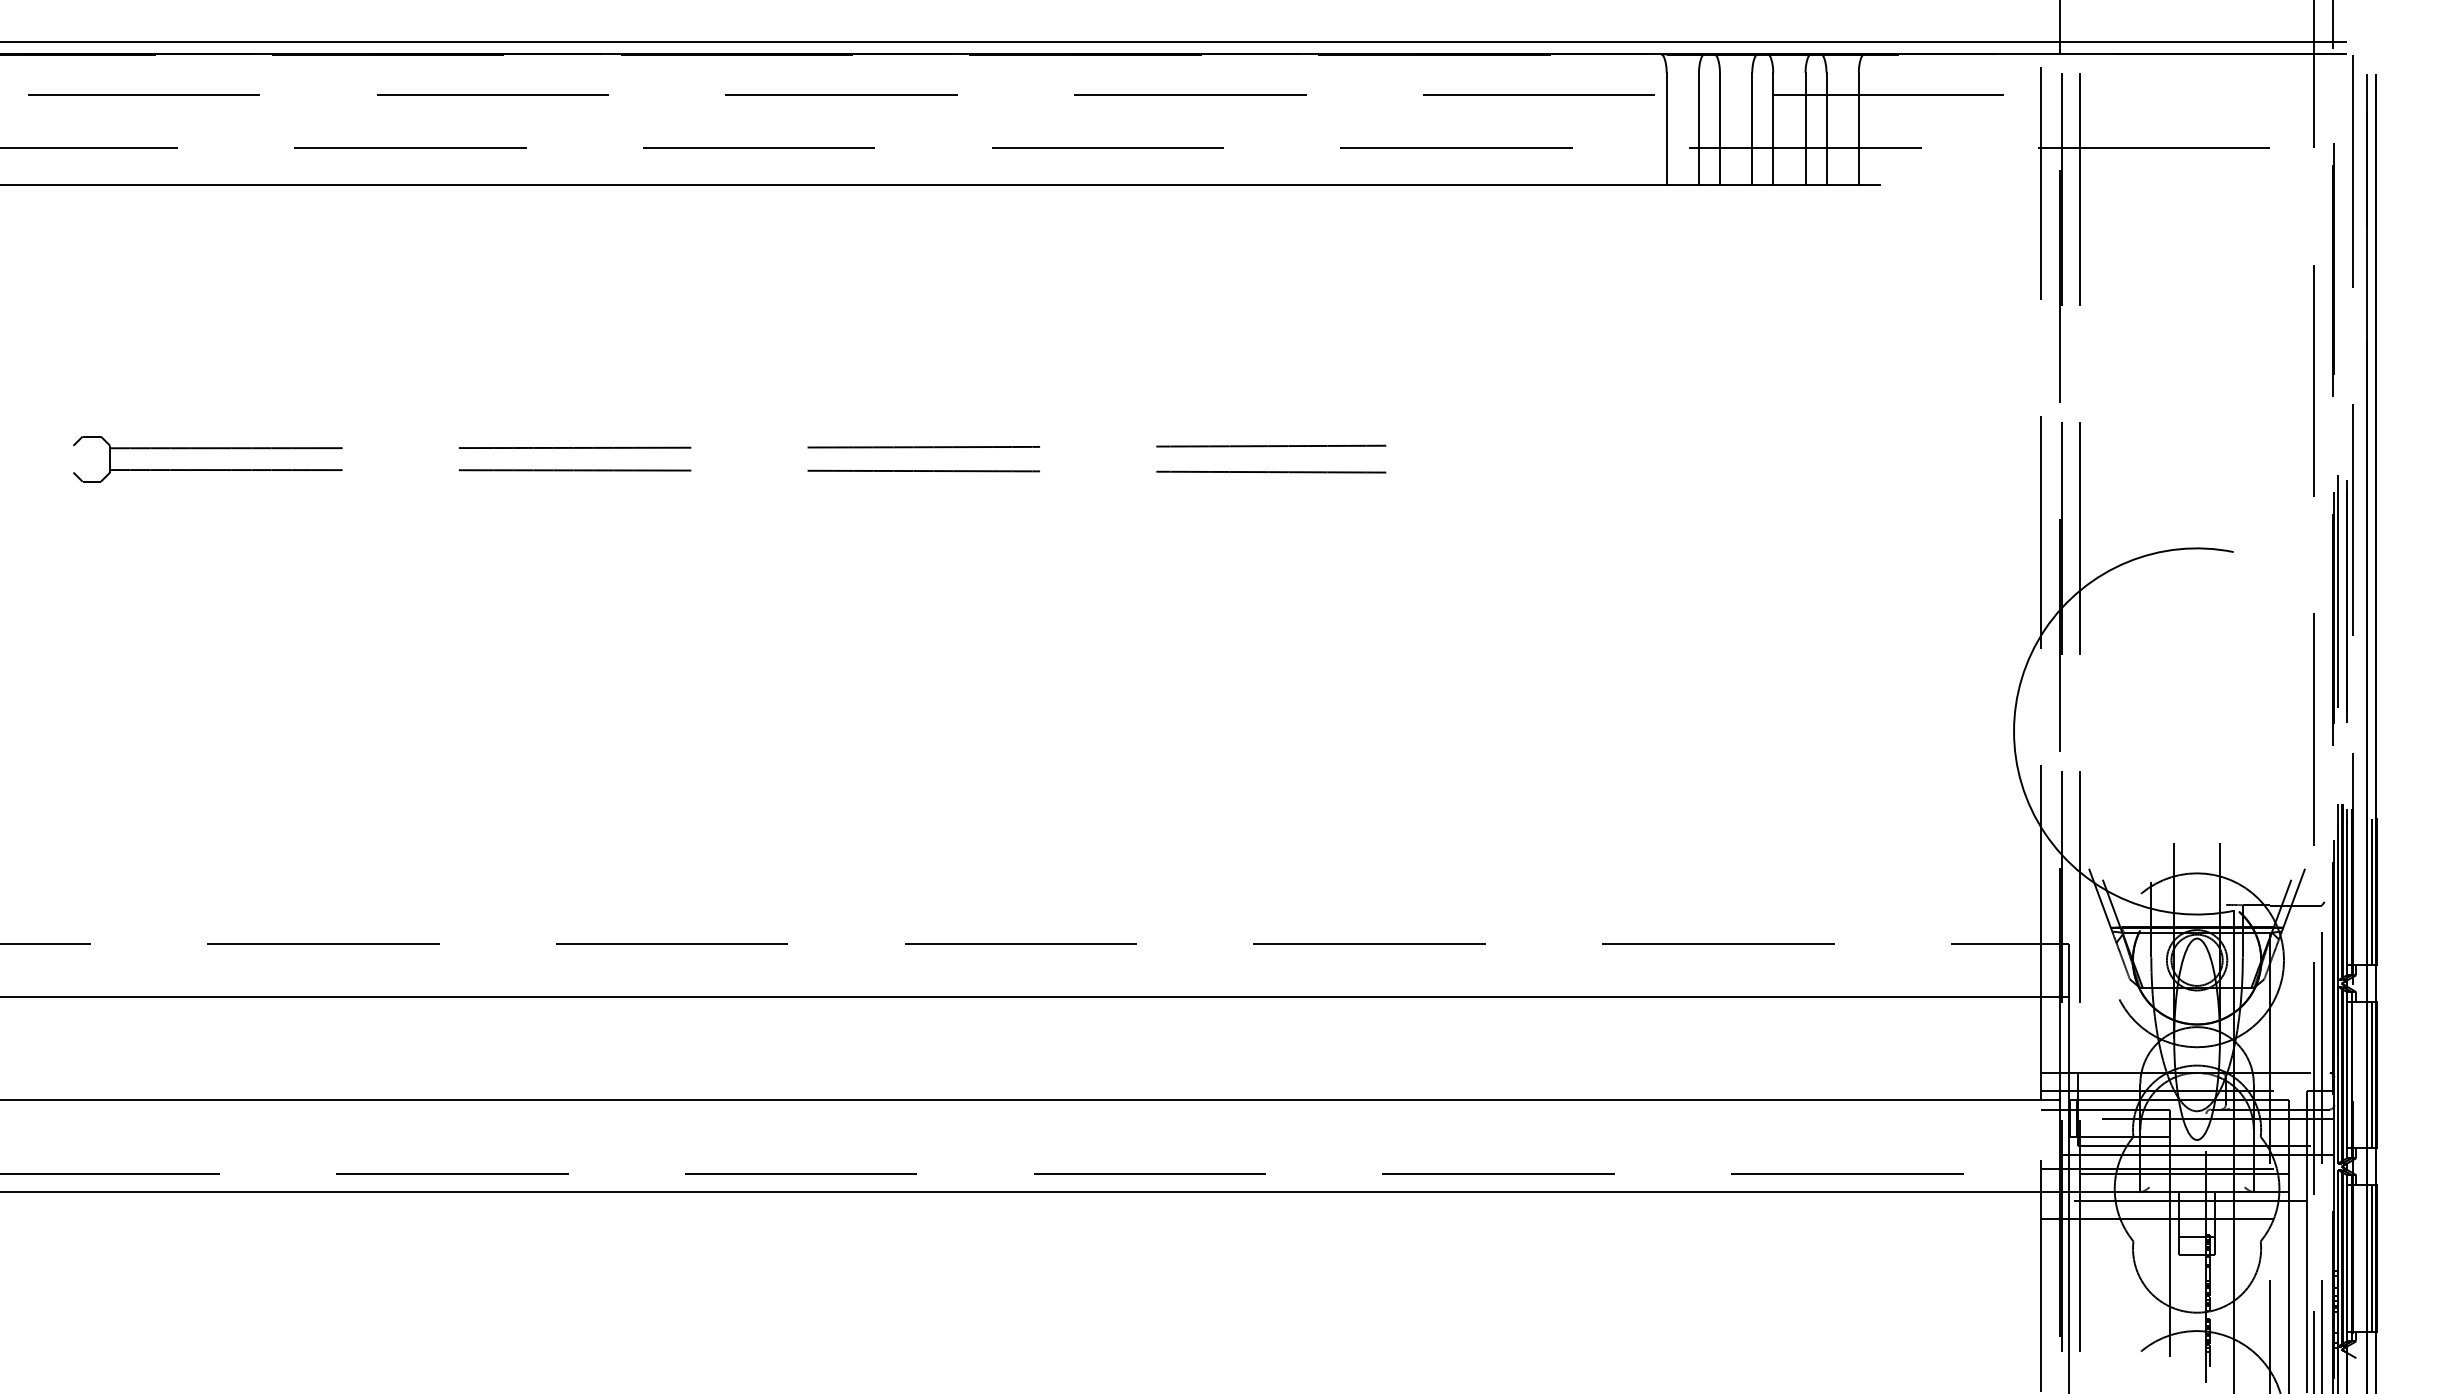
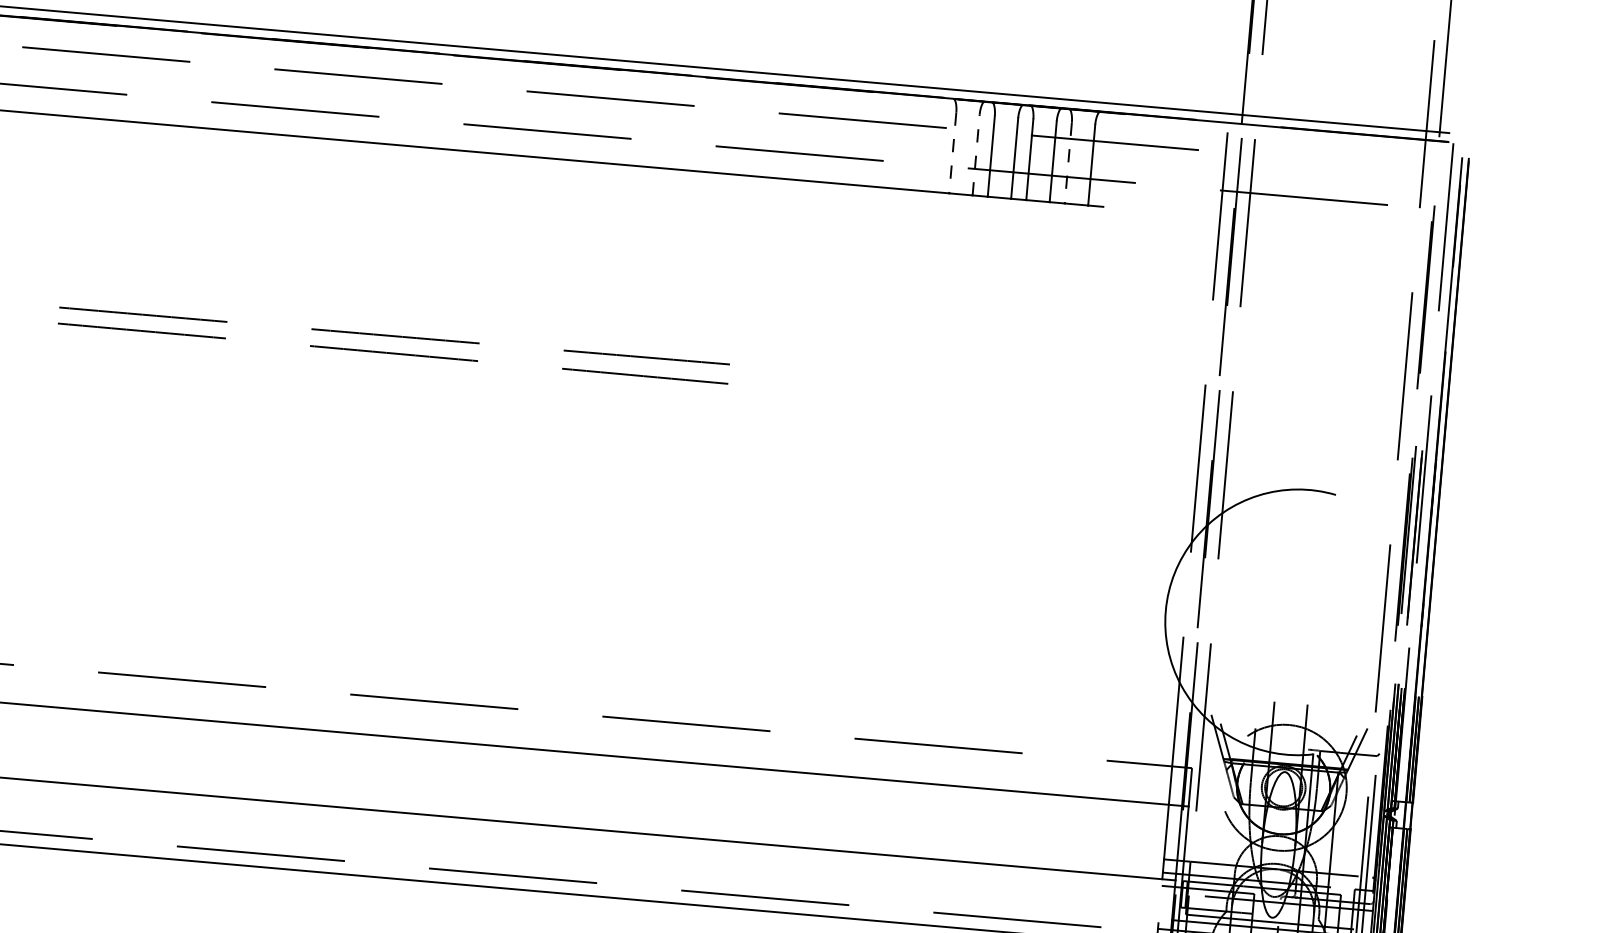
line: (1666, 128) -> (952, 152), solid -> dashed
line: (1699, 128) -> (976, 154), solid -> dashed
line: (1826, 128) -> (1068, 162), solid -> dashed

